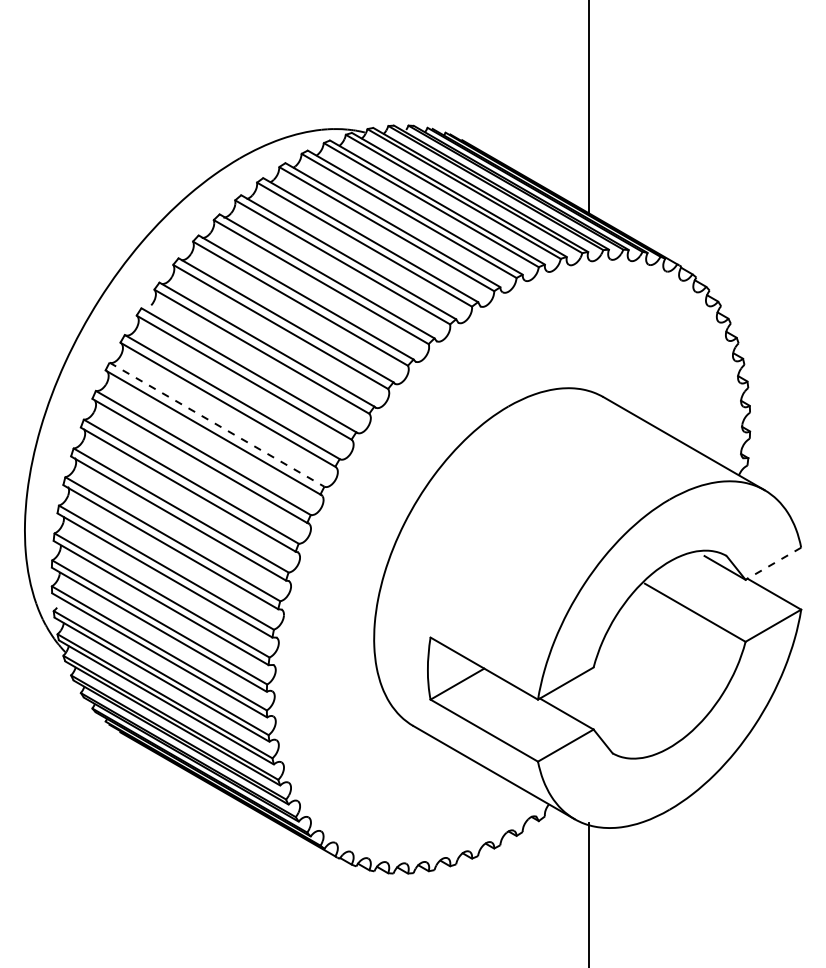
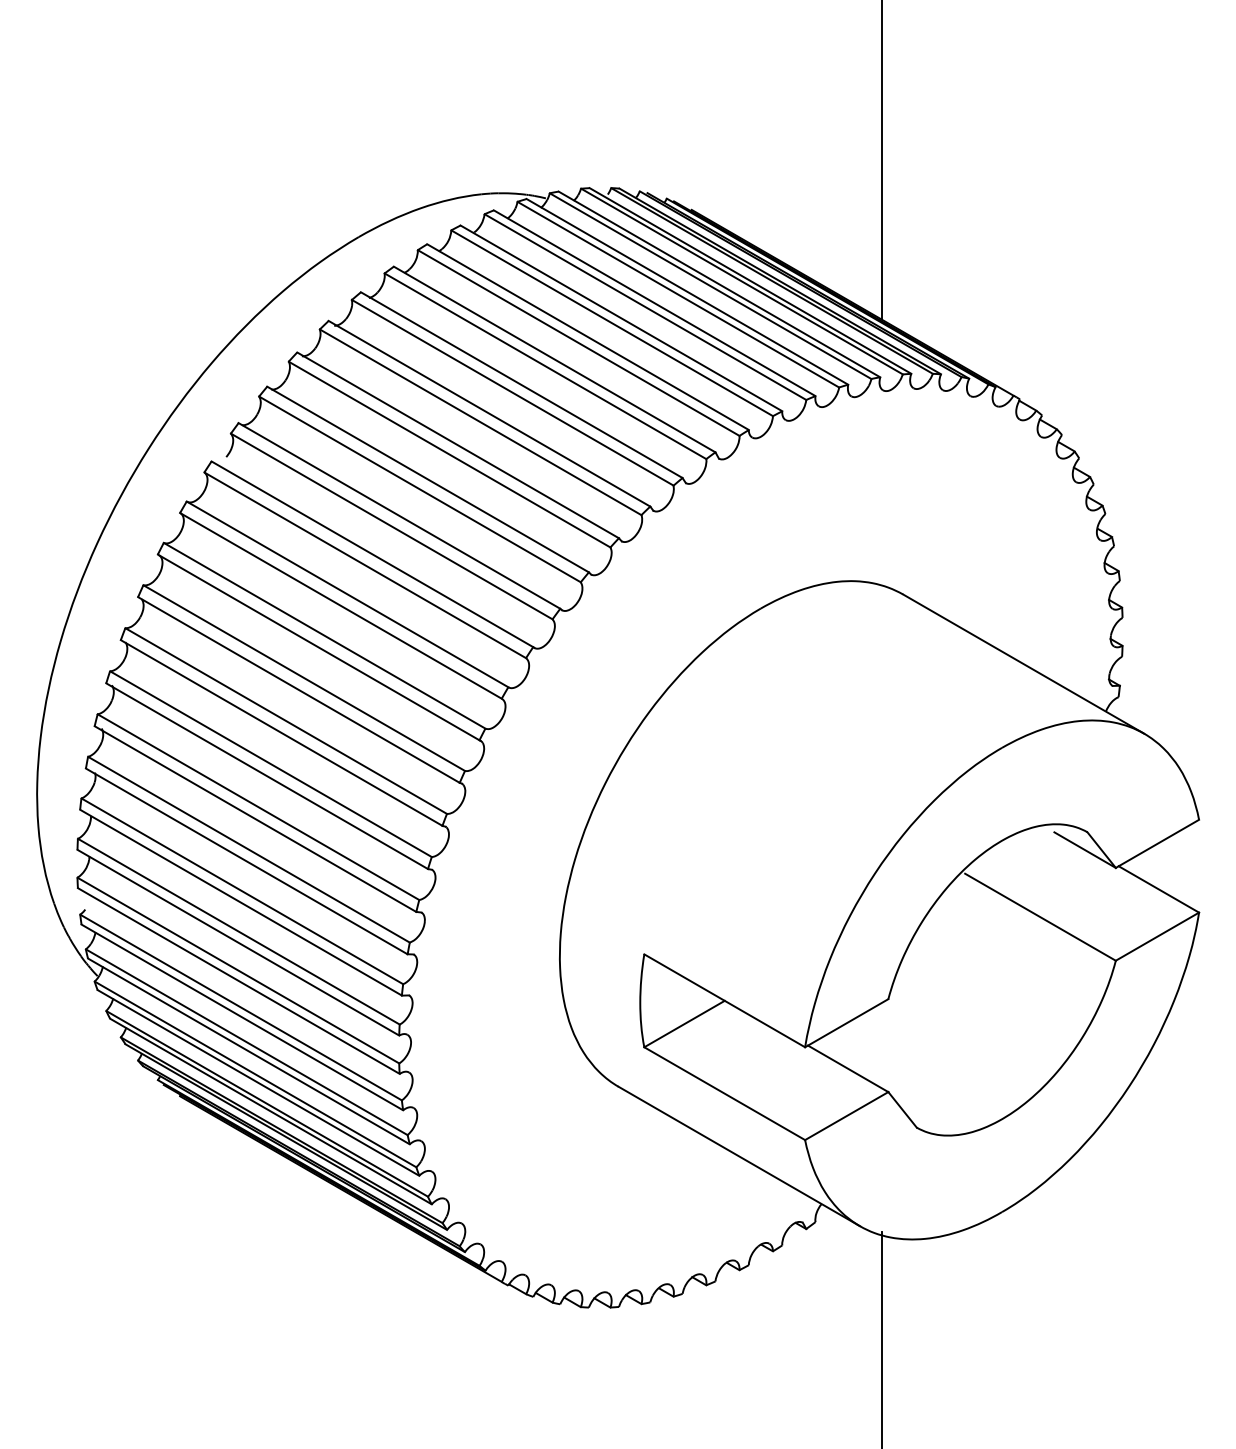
line: (217, 424) -> (325, 635), dashed -> solid
line: (772, 564) -> (1156, 844), dashed -> solid

